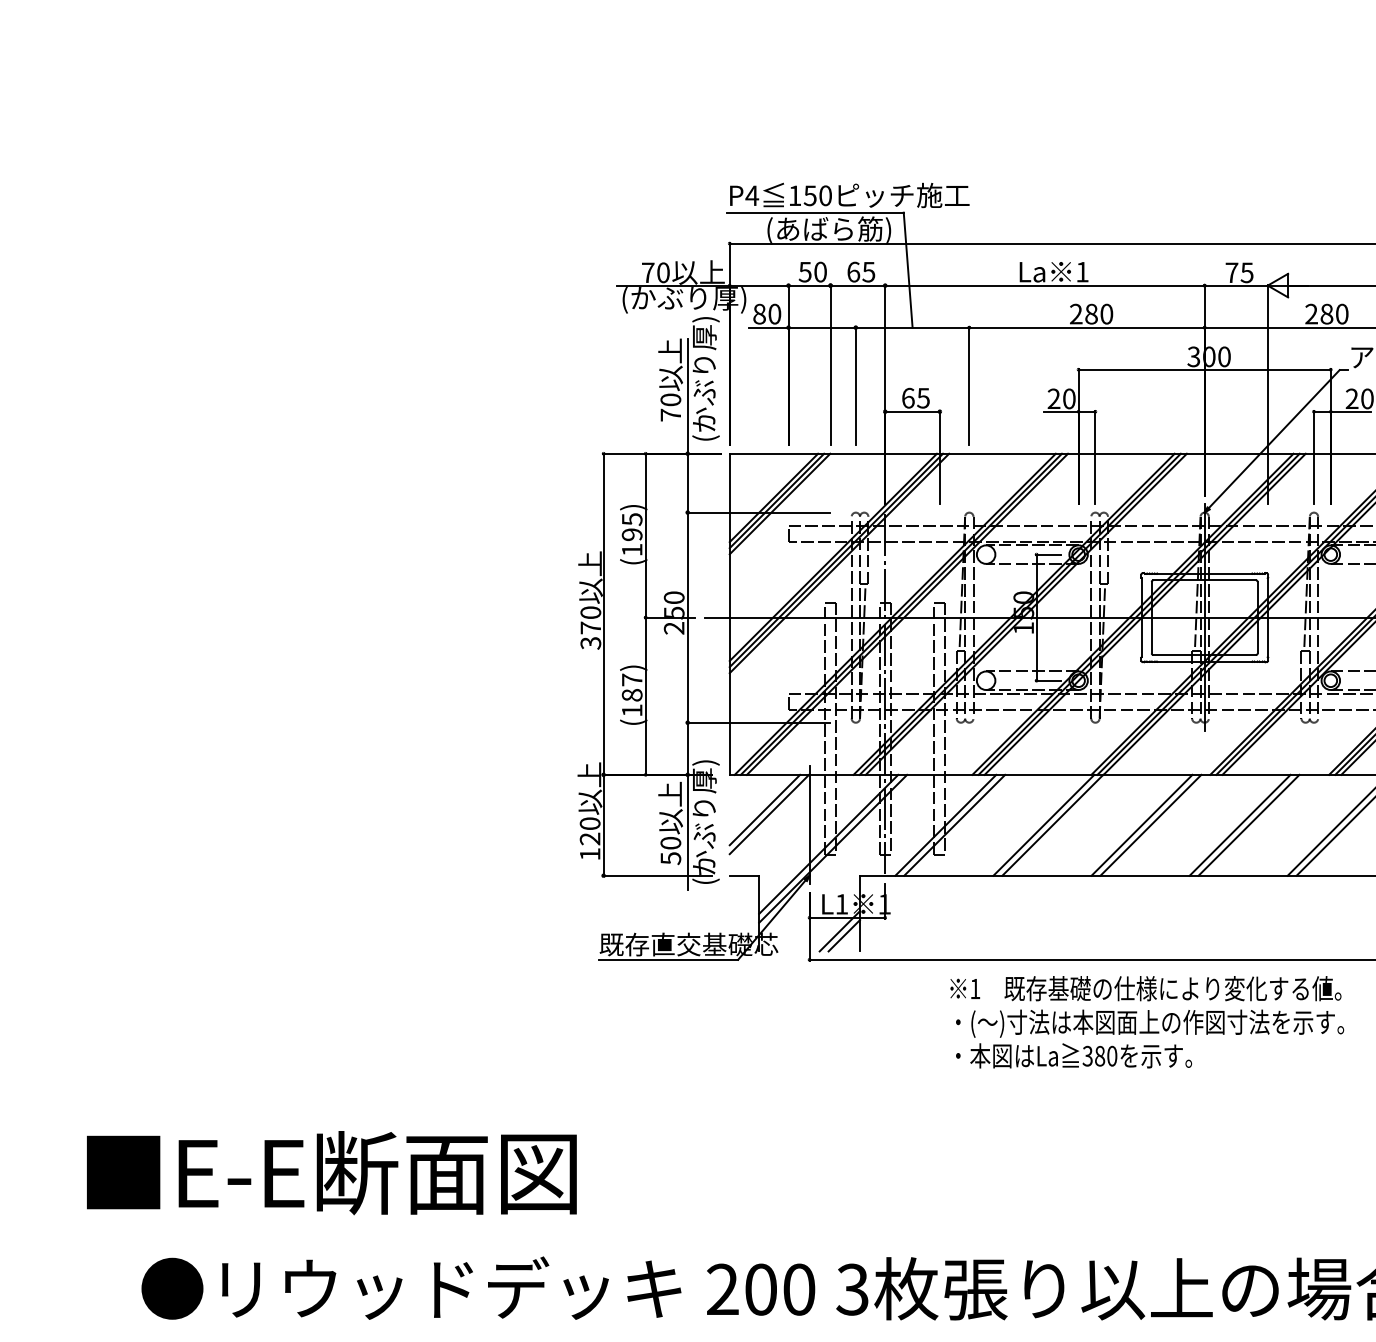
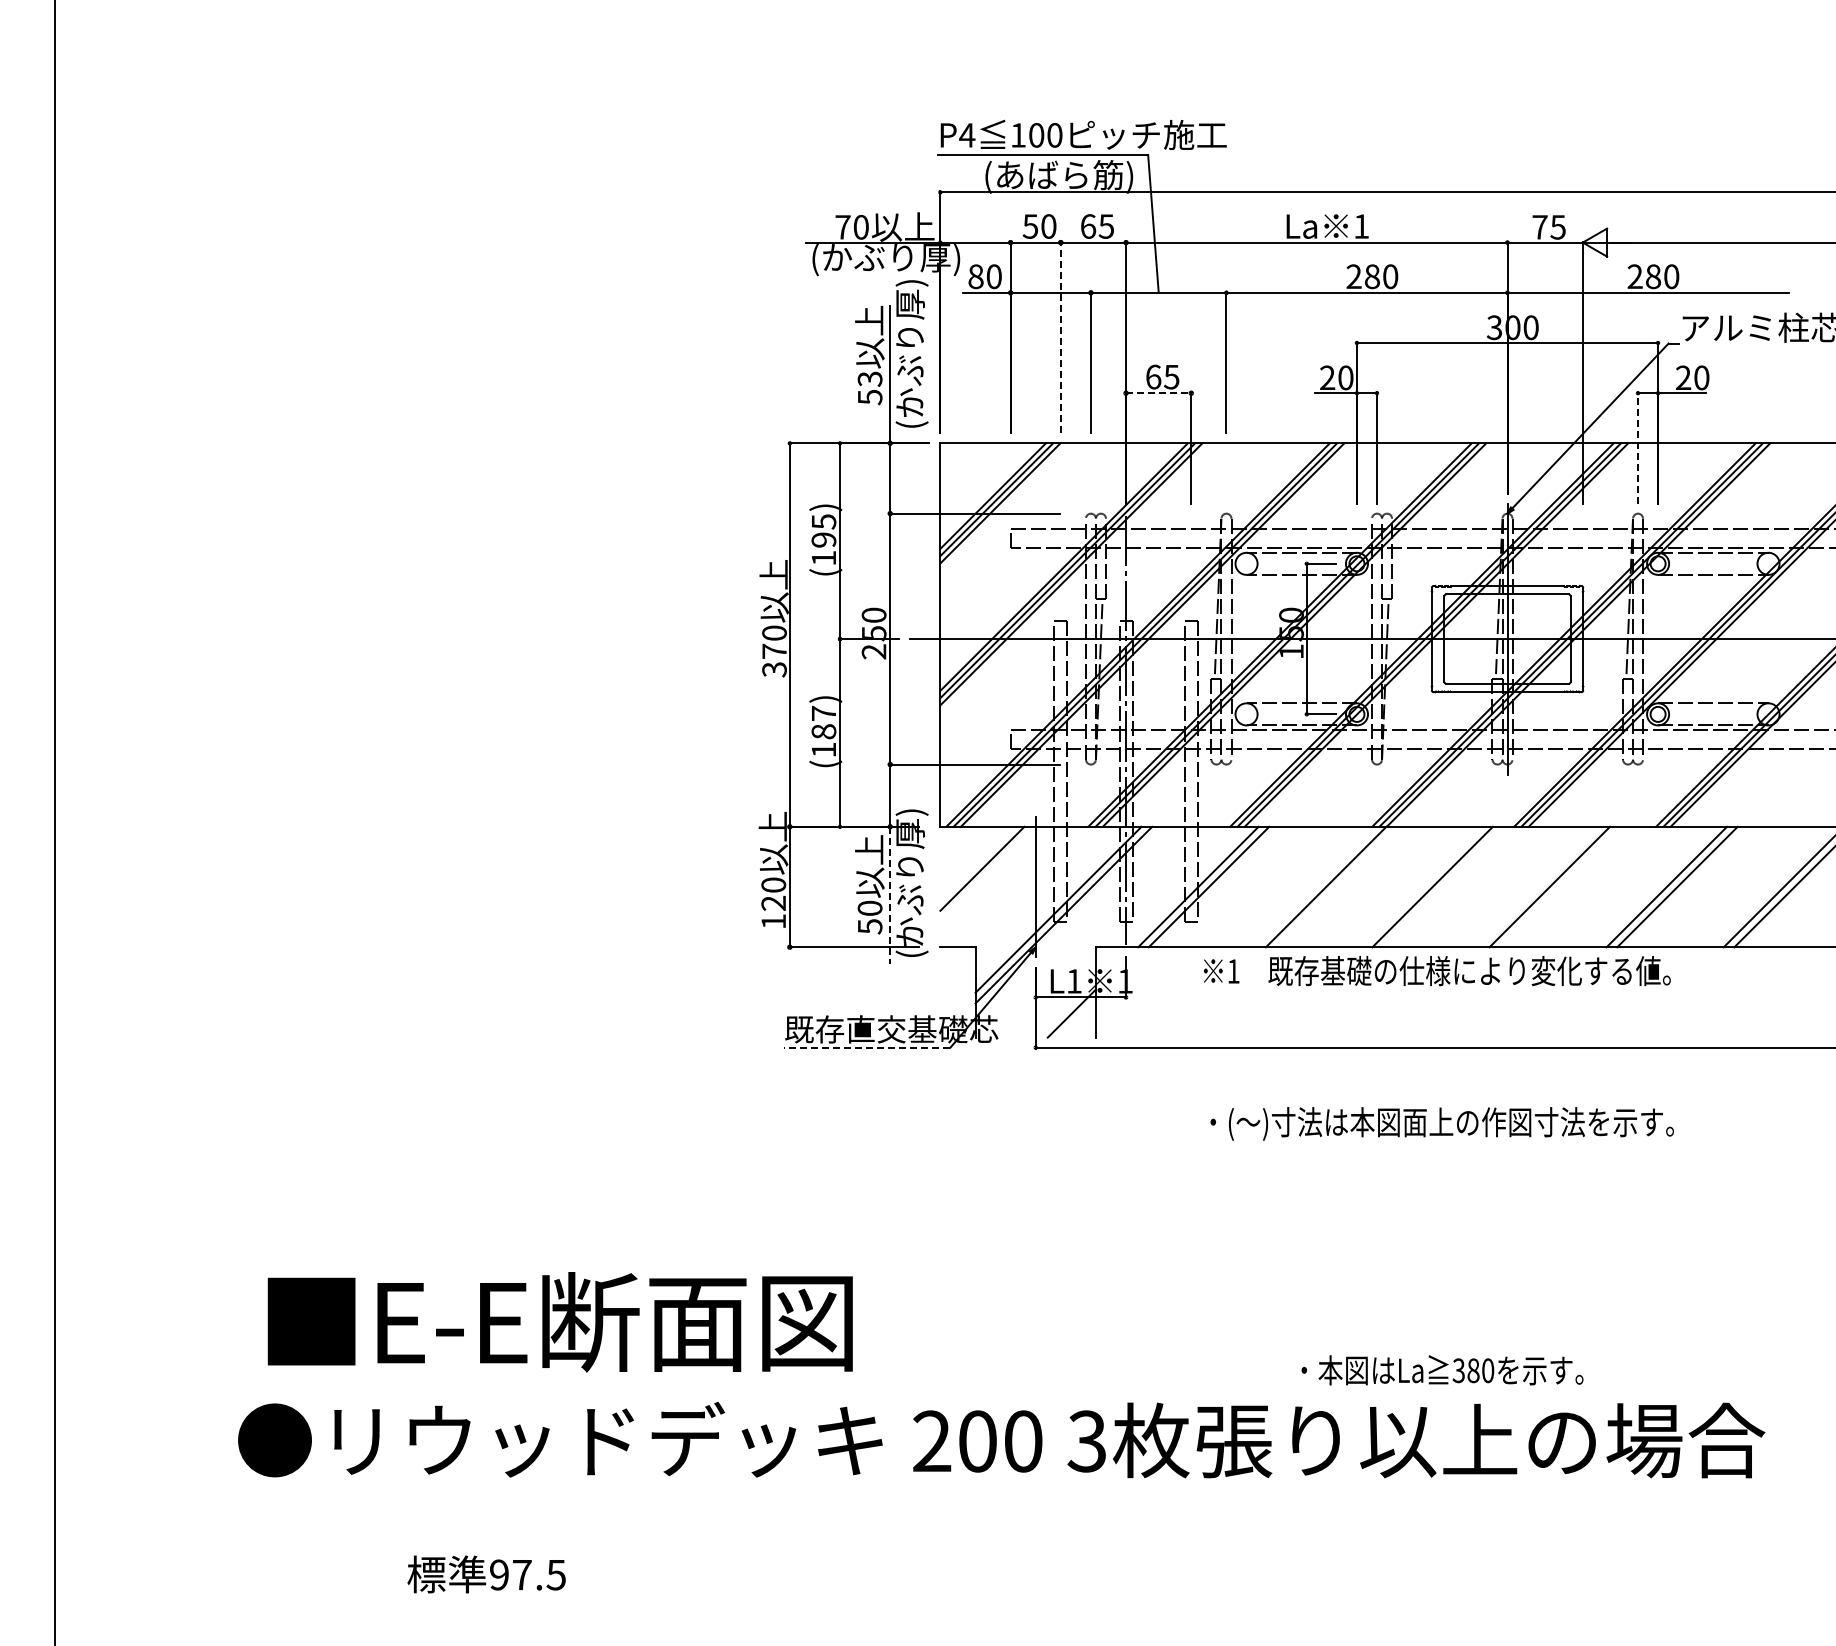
text: (810, 195) -> (1036, 135), 150 -> 100
line: (830, 365) -> (1060, 337), solid -> dashed
text: (670, 407) -> (869, 388), 70 -> 53
line: (912, 411) -> (1158, 393), solid -> dashed
line: (1314, 457) -> (1638, 447), solid -> dashed
line: (769, 813) -> (987, 873), removed
line: (1043, 824) -> (1315, 886), removed
line: (1151, 824) -> (1443, 886), removed
line: (1249, 824) -> (1560, 886), removed
line: (687, 832) -> (890, 895), solid -> dashed
line: (843, 935) -> (1076, 1018), removed
line: (667, 959) -> (866, 1047), solid -> dashed
text: (1146, 989) -> (1437, 971), moved
text: (1074, 1056) -> (1442, 1370), moved
text: (331, 1173) -> (559, 1322), moved

